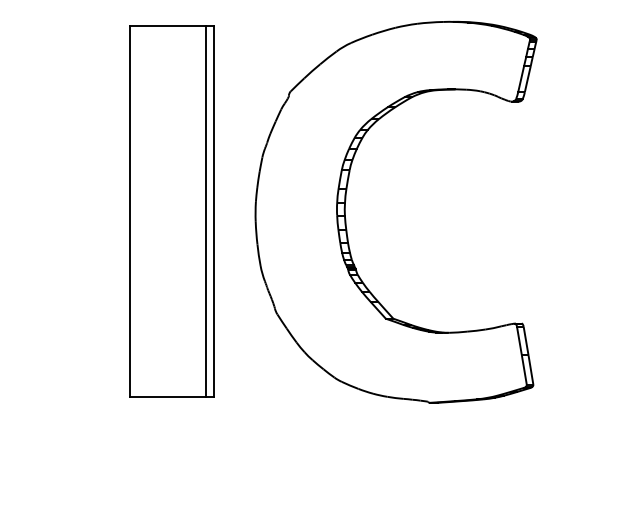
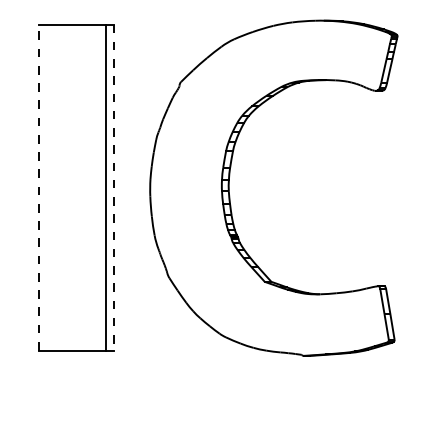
line: (129, 211) -> (39, 187), solid -> dashed
line: (214, 212) -> (114, 188), solid -> dashed

